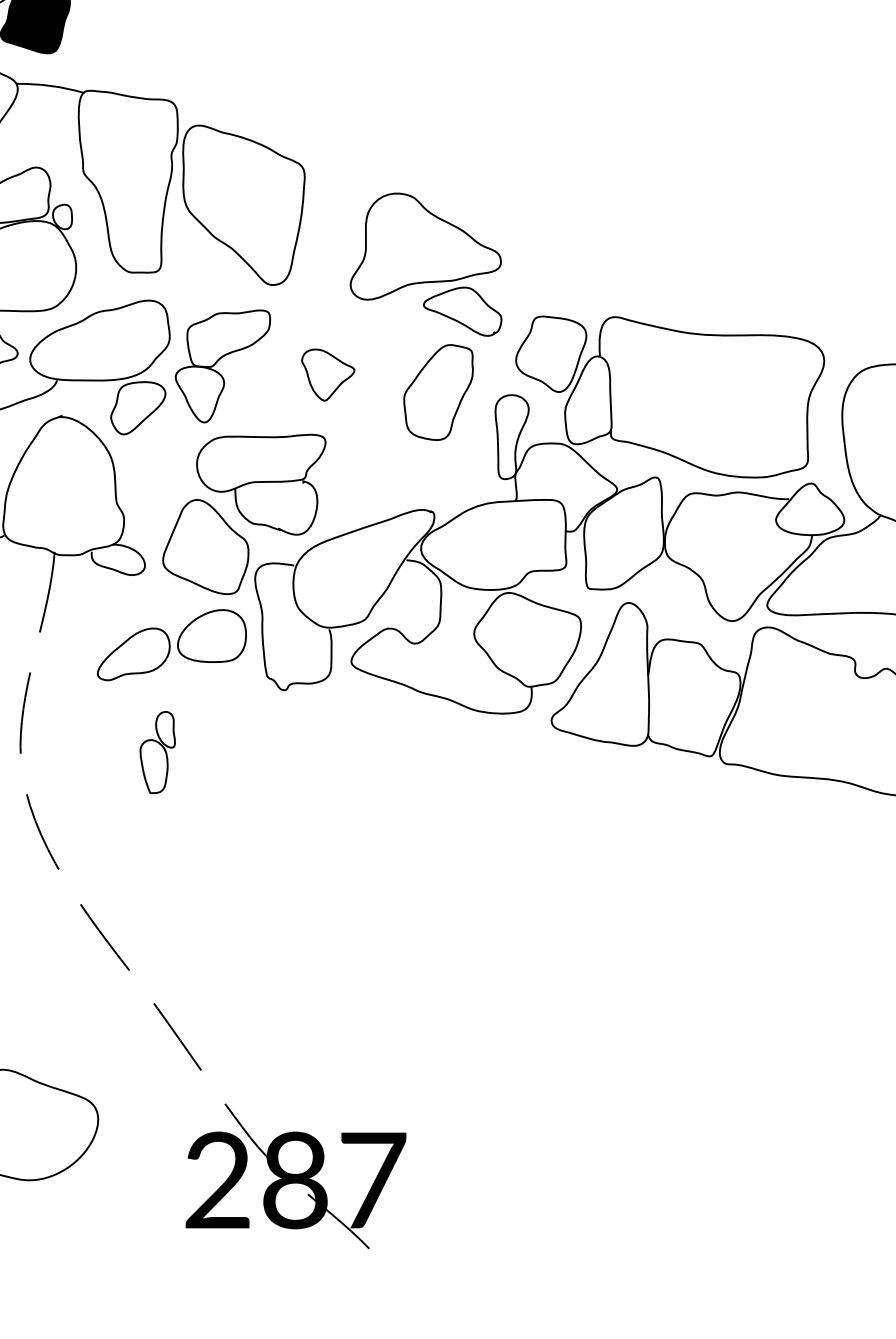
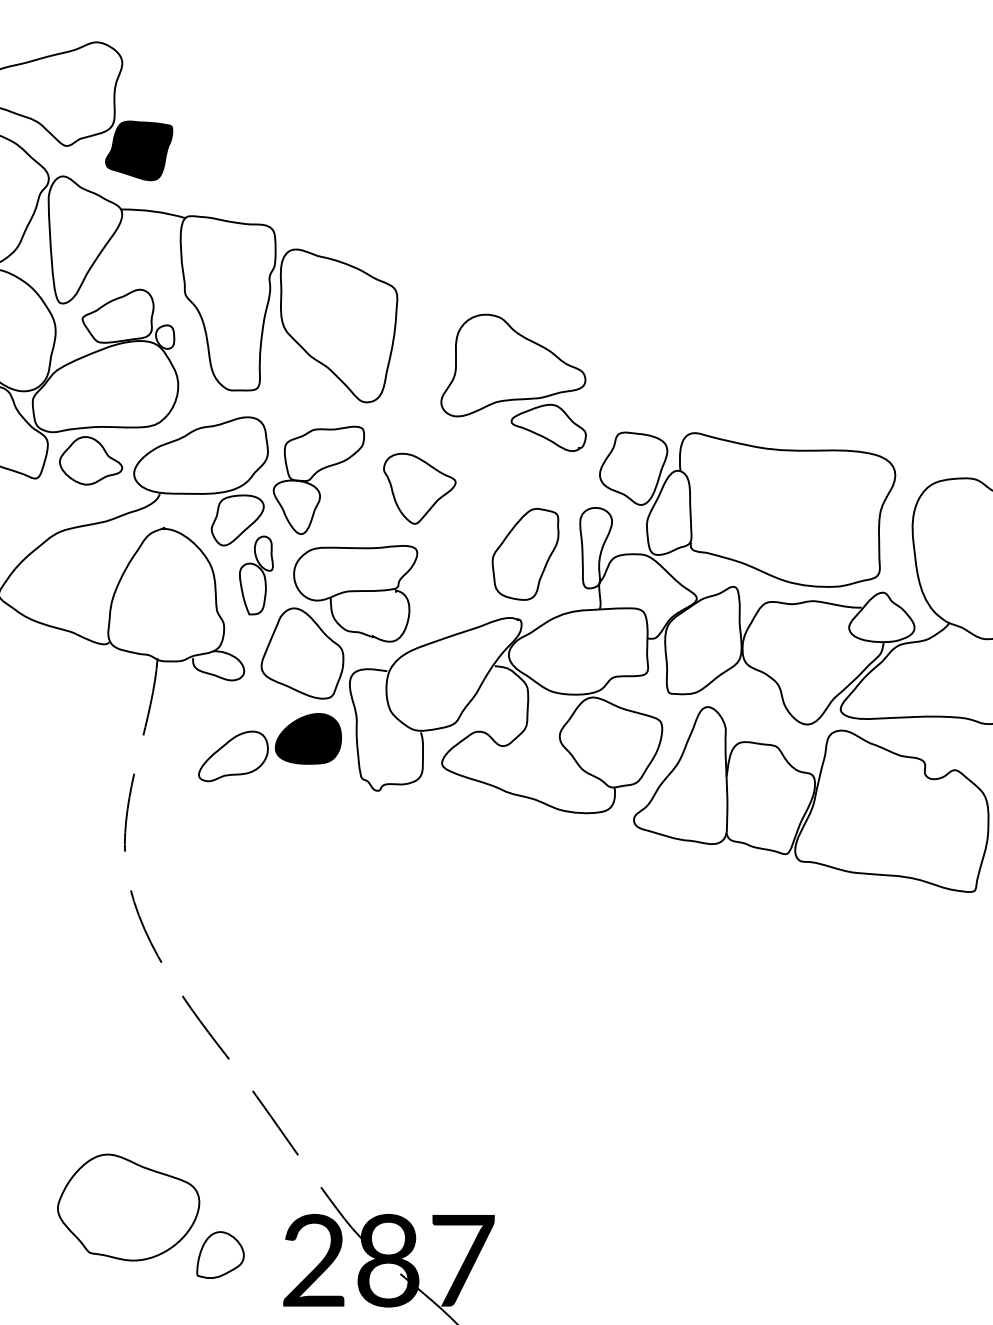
part: (327, 374) -> (419, 488), size x1.43
part: (438, 392) -> (525, 554), moved
fill: (212, 635) -> (308, 738), added
part: (157, 752) -> (256, 575), moved
part: (120, 1173) -> (220, 1254), added

